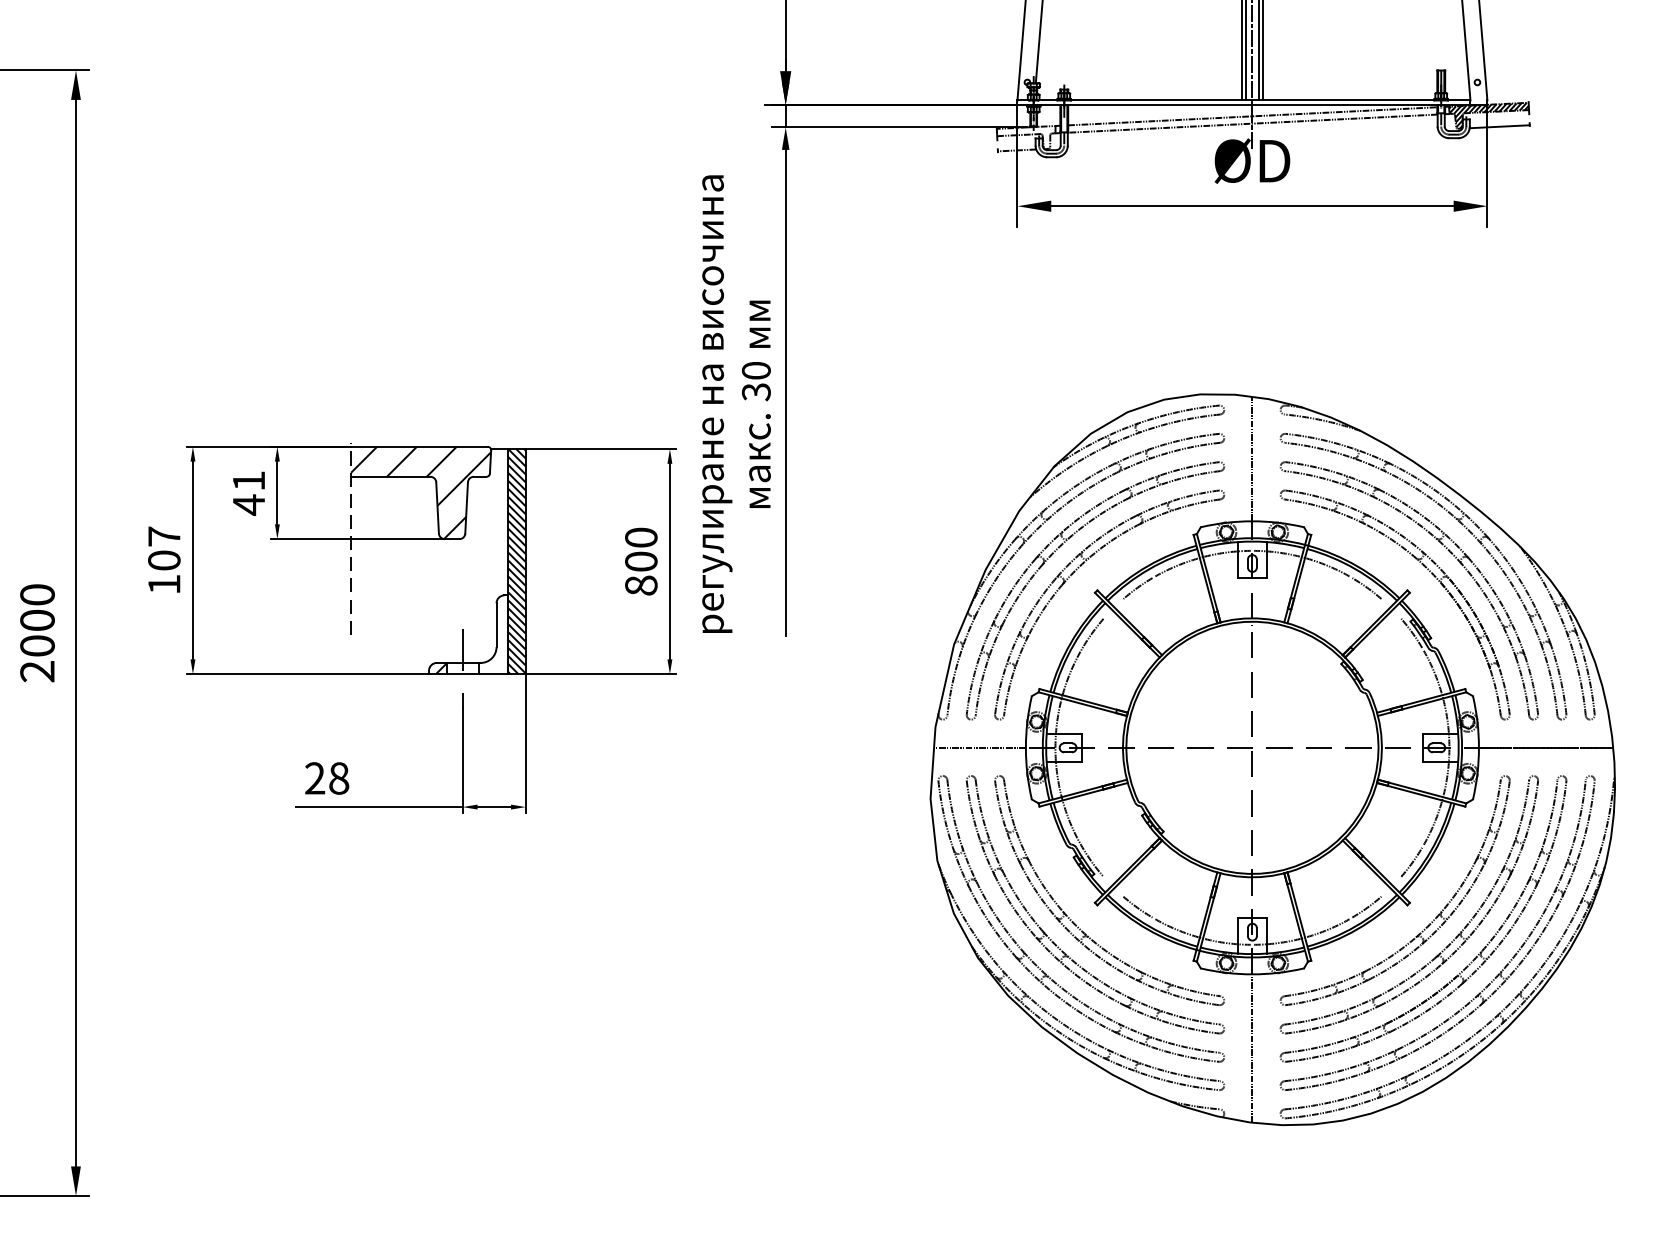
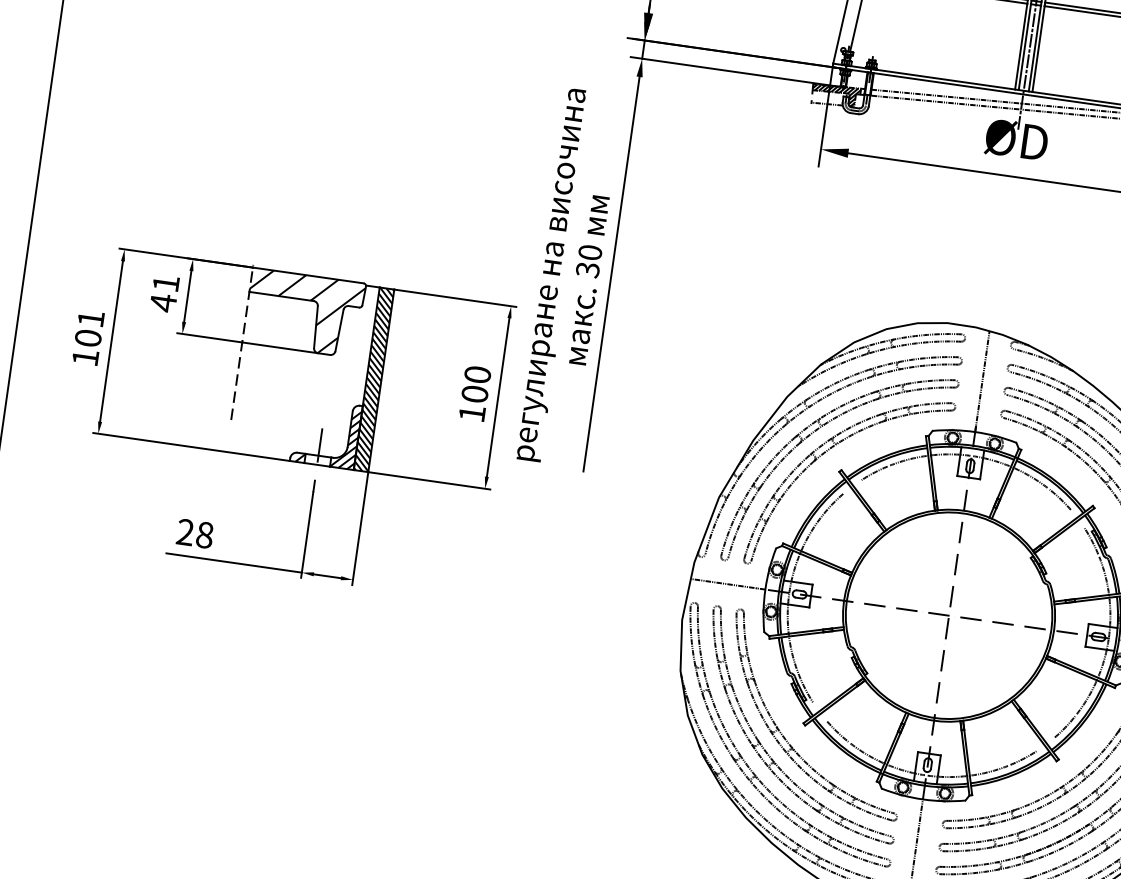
hatch: (1026, 137) -> (836, 94), added
text: (164, 536) -> (91, 318), 107 -> 101
text: (641, 585) -> (472, 413), 800 -> 100
hatch: (492, 638) -> (345, 439), added

